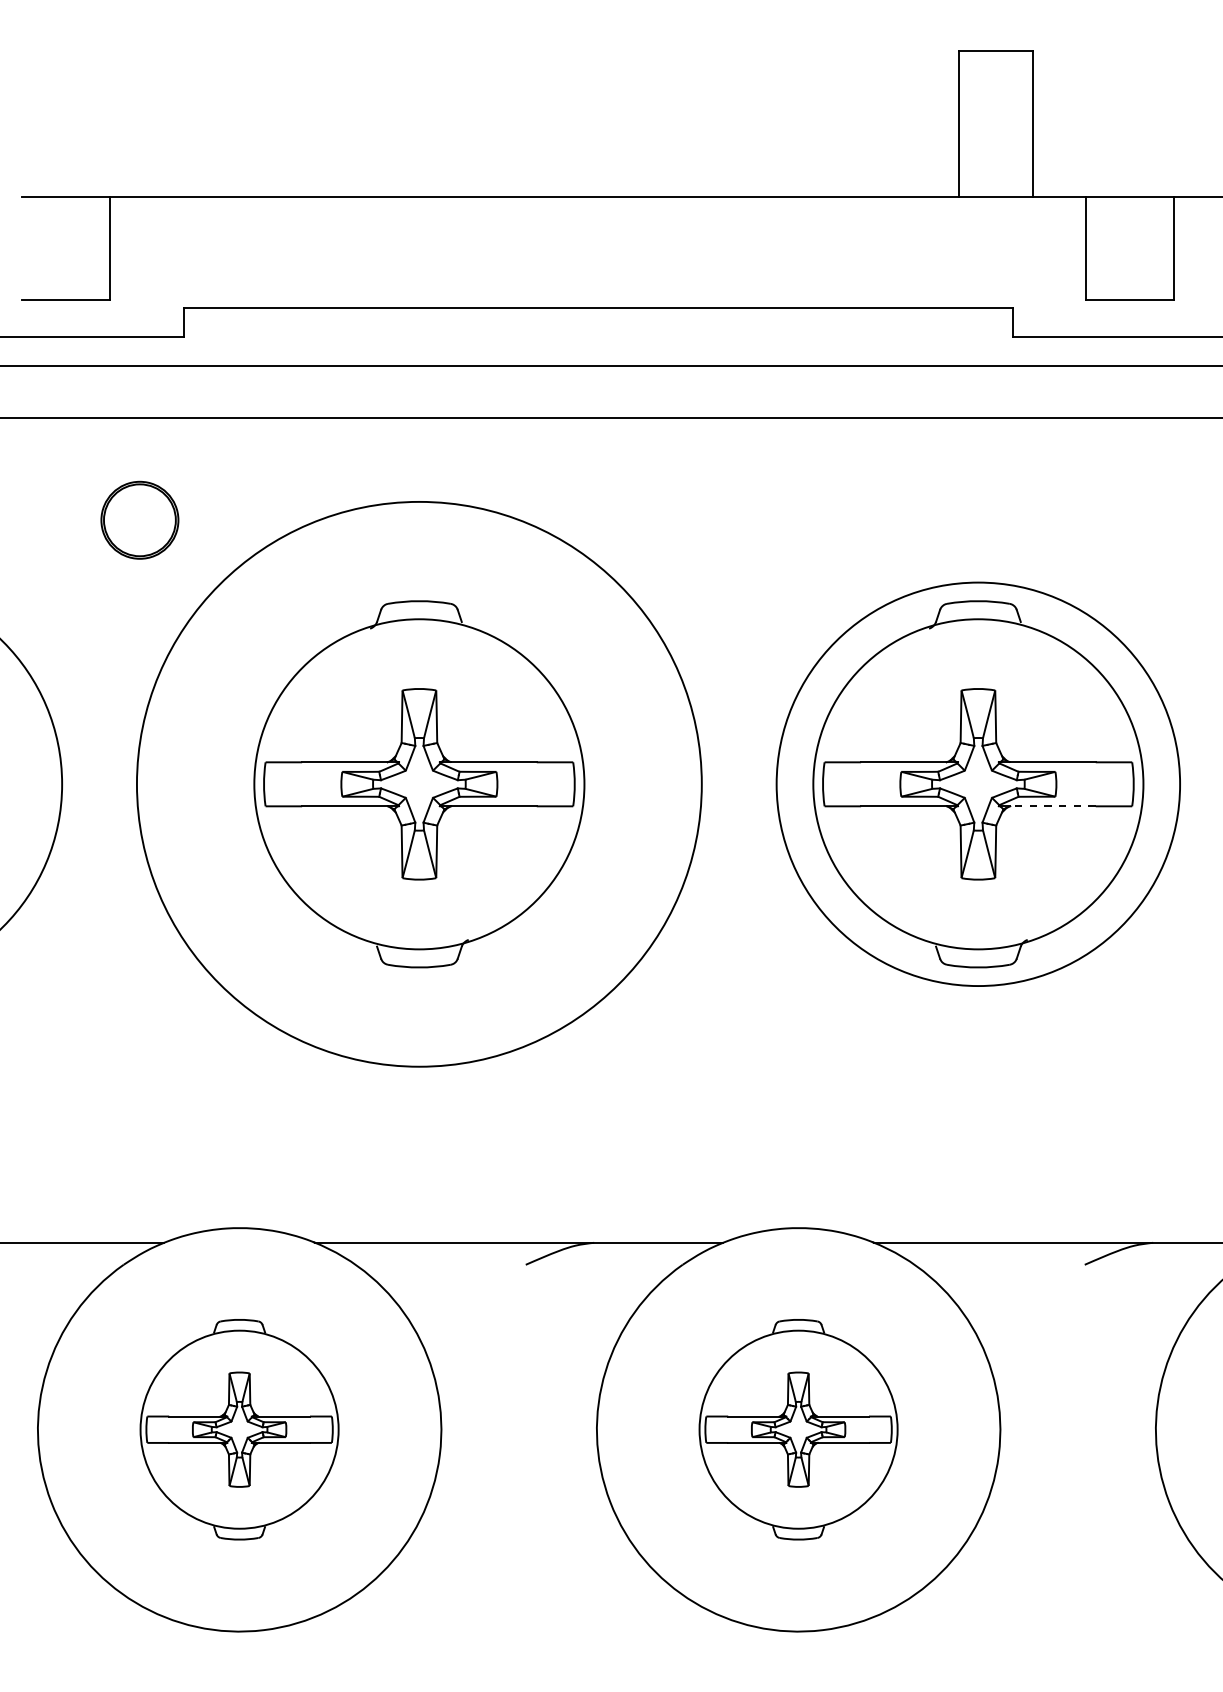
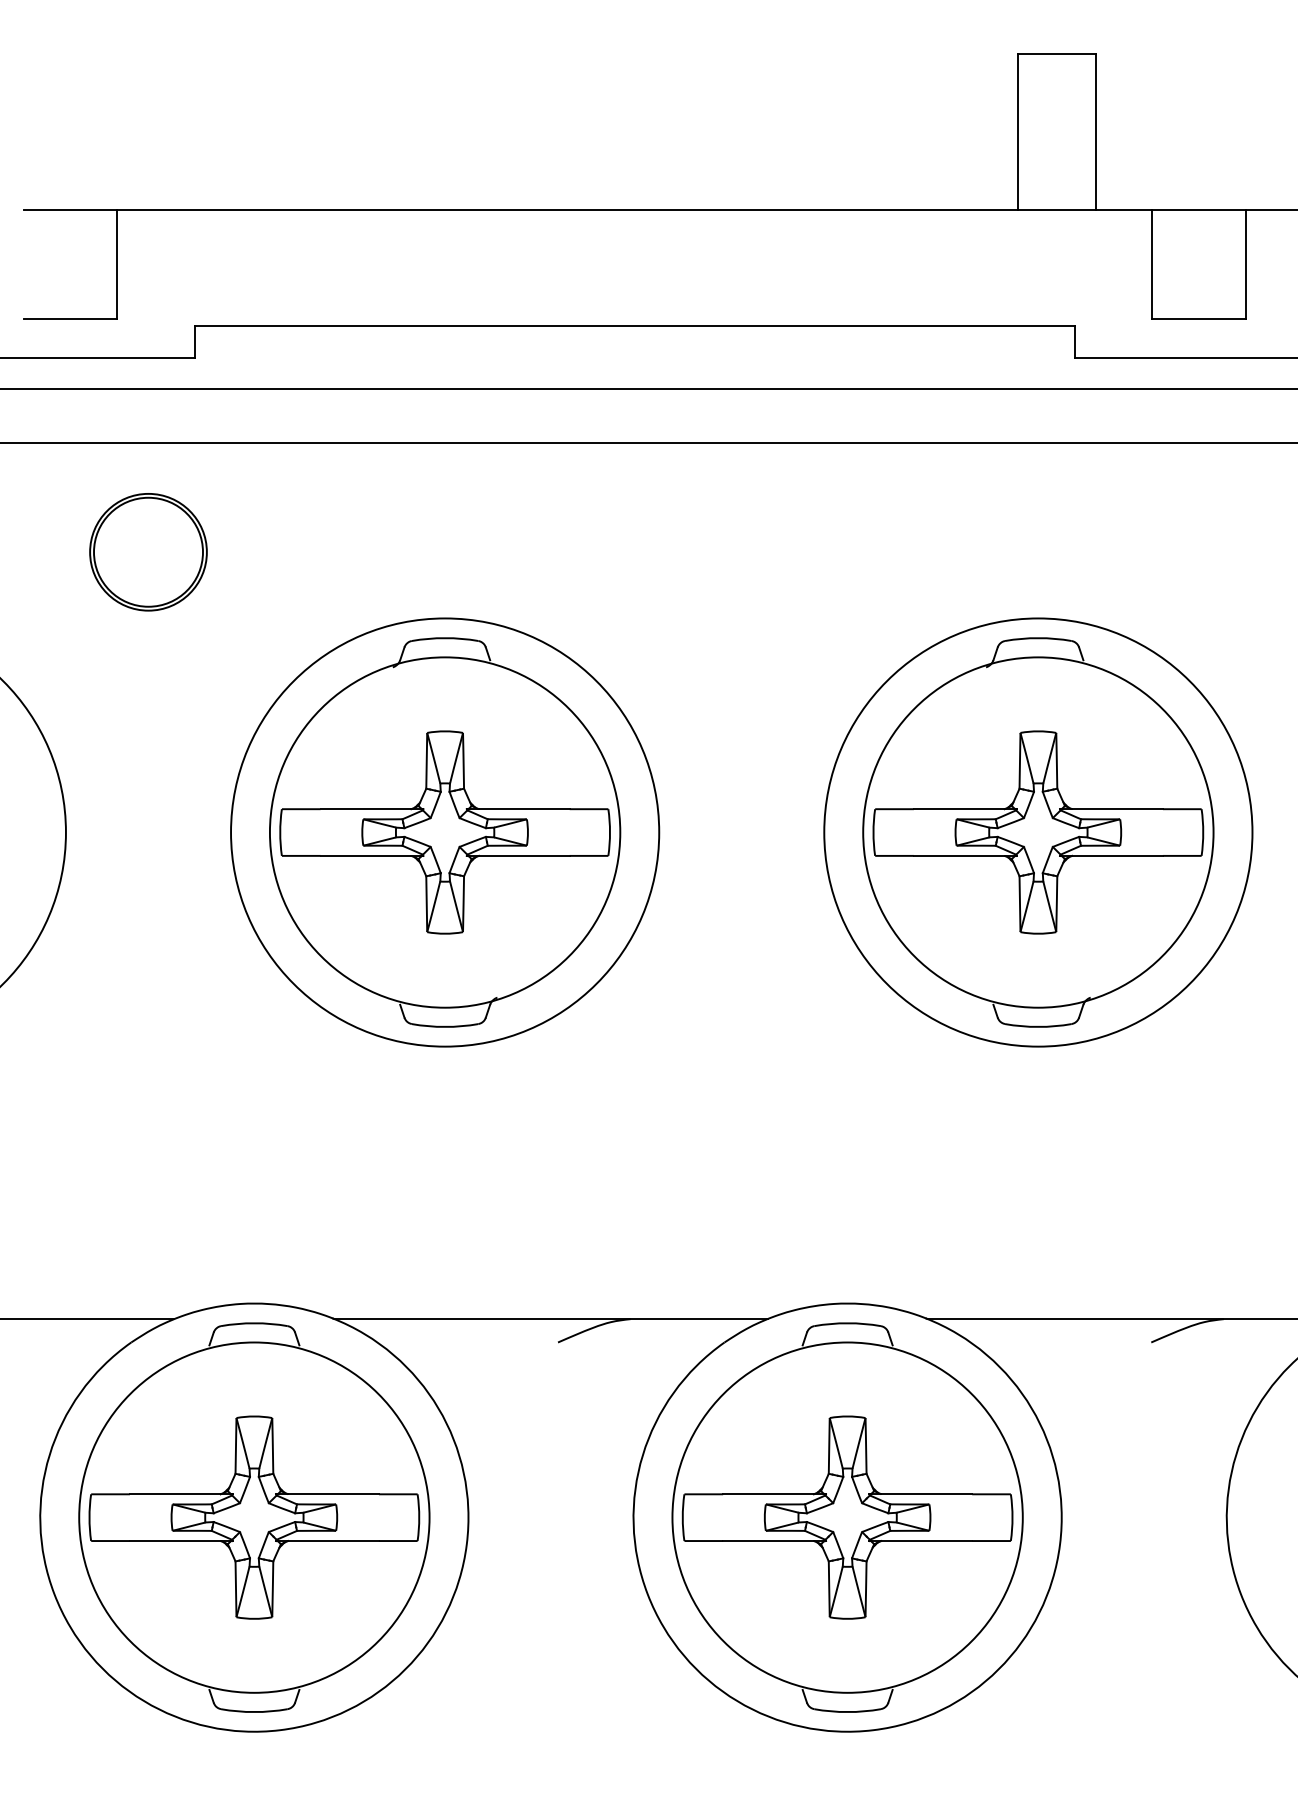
part: (139, 520) -> (148, 552), size x1.43
circle: (419, 784) -> (445, 832), size x0.71
line: (1052, 806) -> (1117, 856), dashed -> solid
part: (239, 1429) -> (254, 1517), size x1.67
part: (798, 1429) -> (847, 1517), size x1.67

